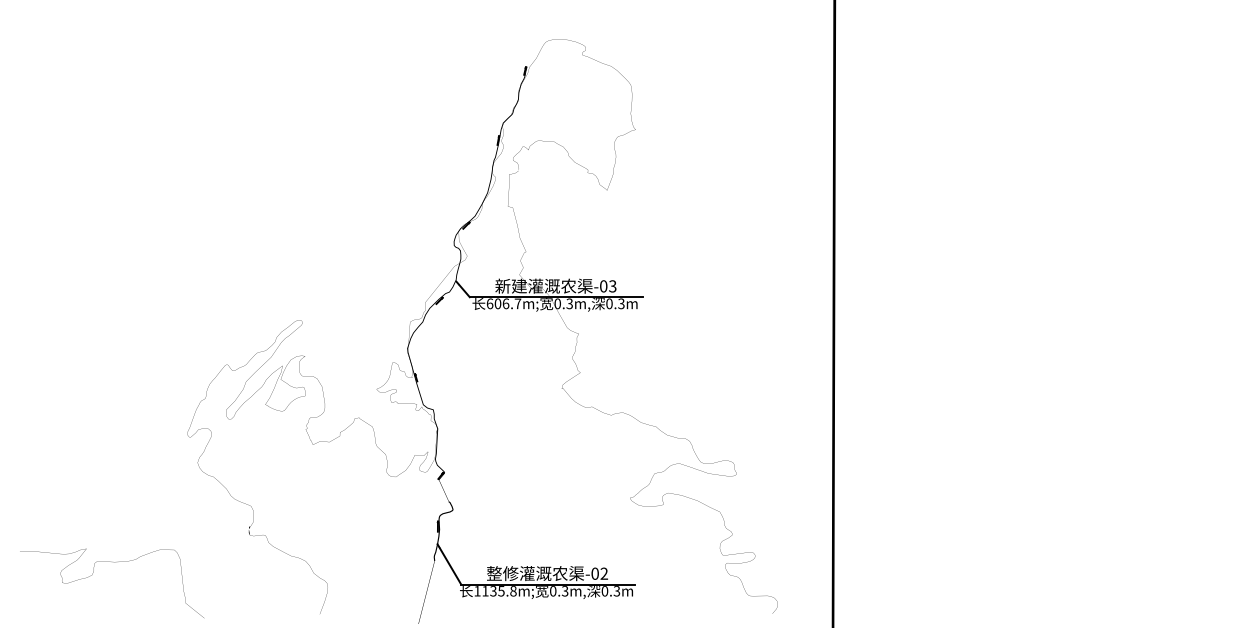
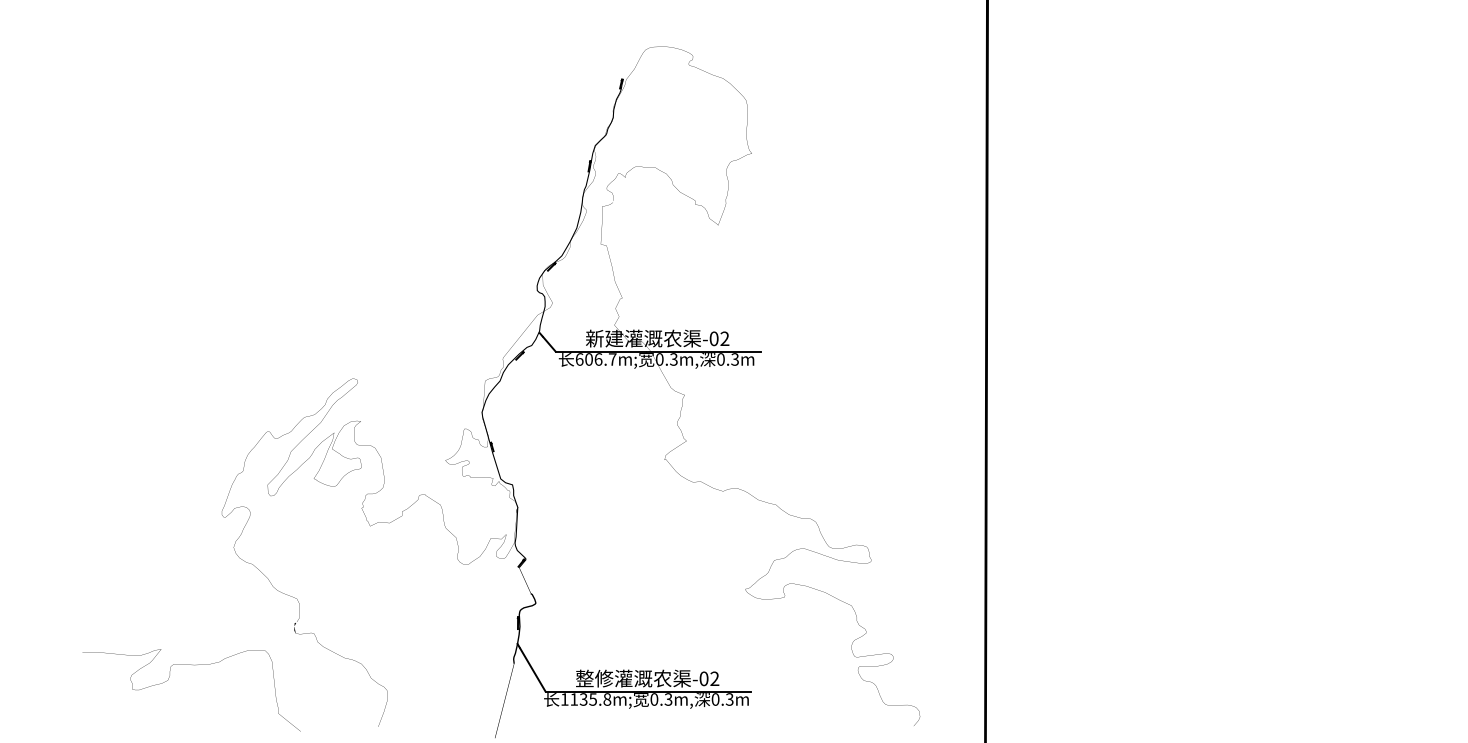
text: (612, 286) -> (724, 339), -03 -> -02
curve: (113, 562) -> (193, 665), moved

